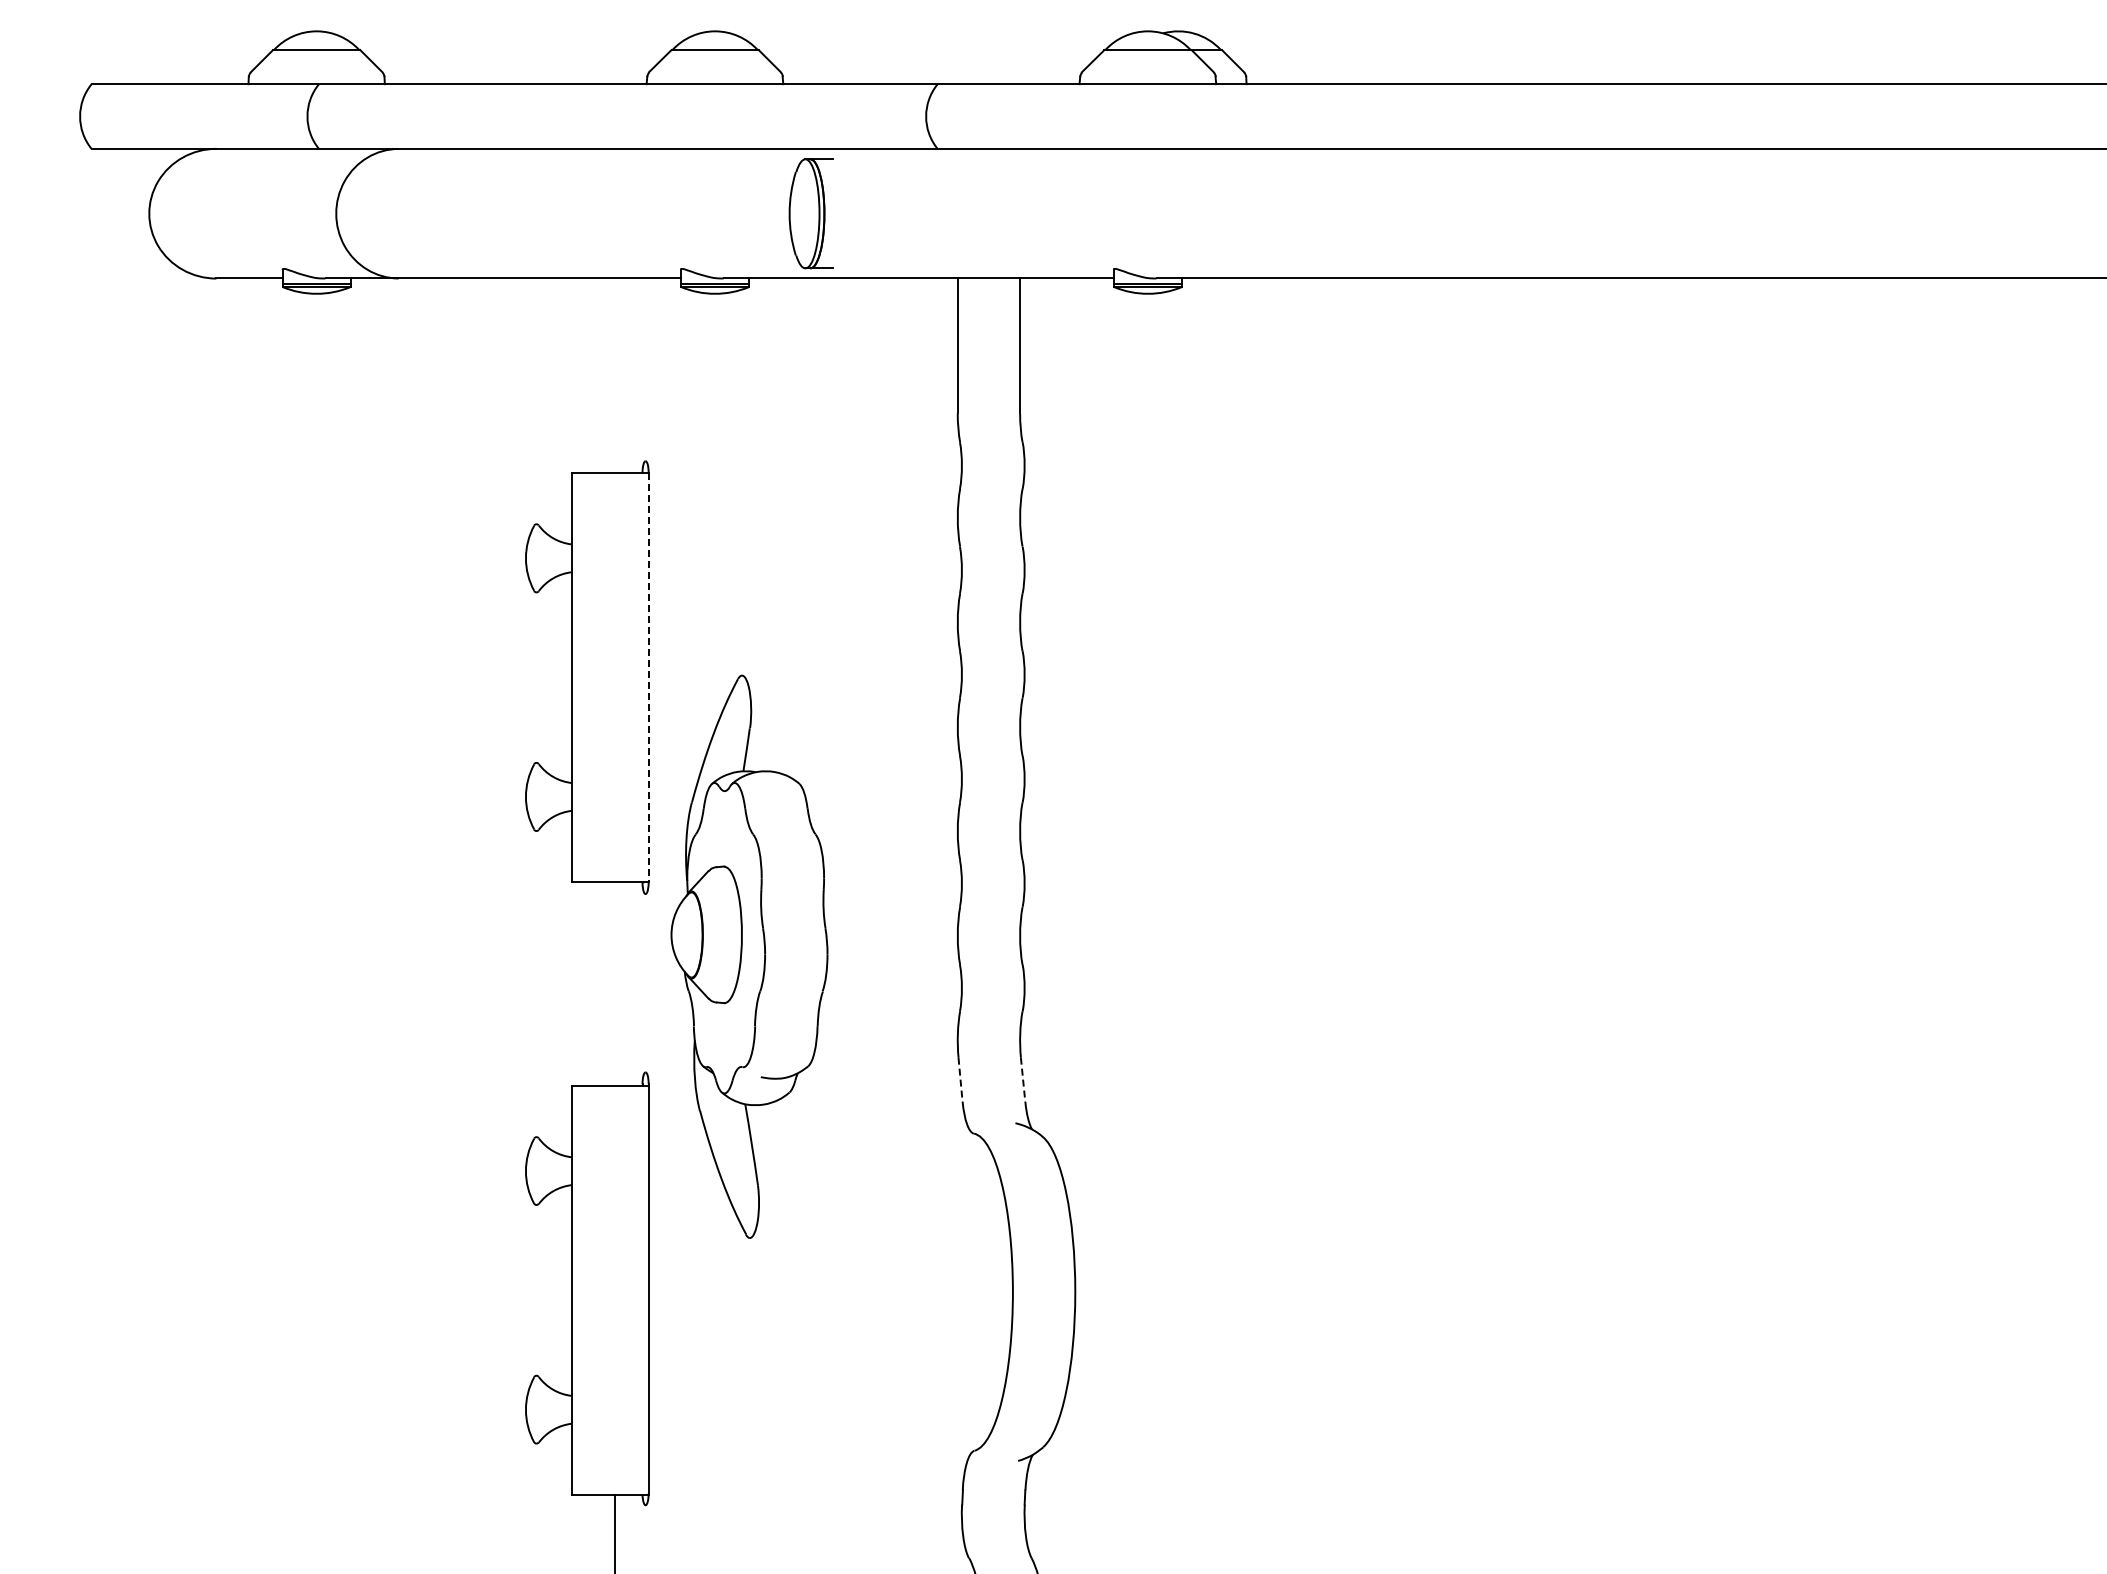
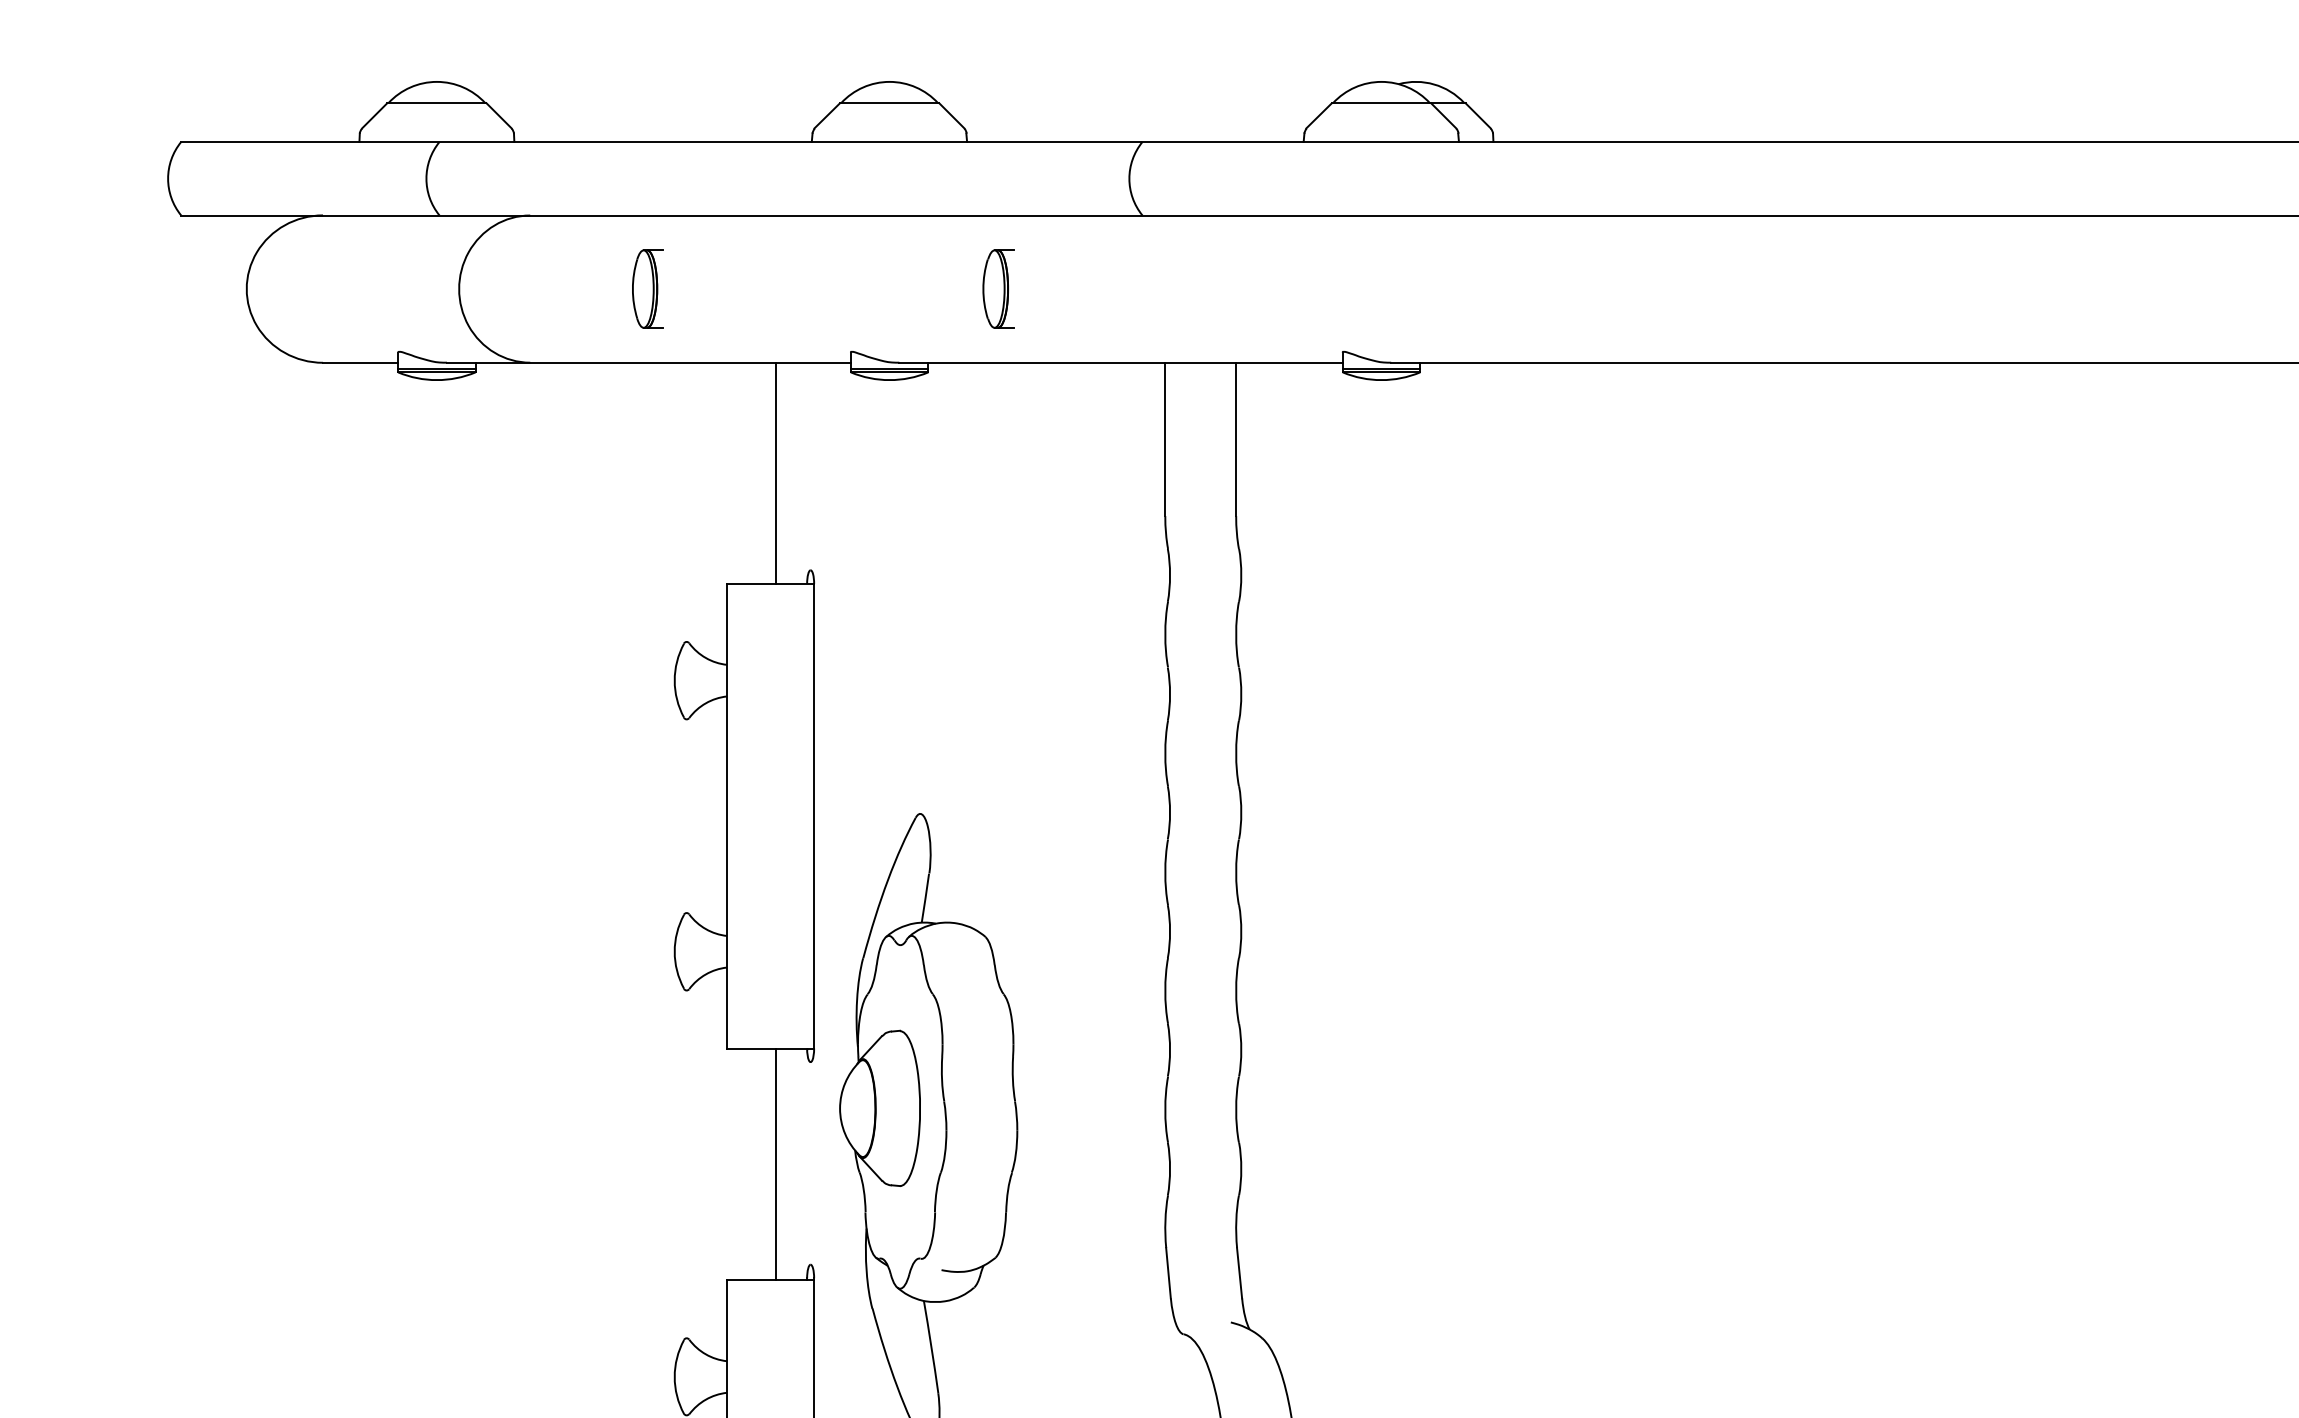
part: (502, 213) -> (648, 288), added
part: (810, 213) -> (997, 288), size x0.62
line: (614, 375) -> (775, 472), added
line: (648, 677) -> (813, 816), dashed -> solid
line: (614, 984) -> (775, 1164), added
line: (960, 1080) -> (1168, 1273), dashed -> solid
line: (1023, 1080) -> (1240, 1273), dashed -> solid

